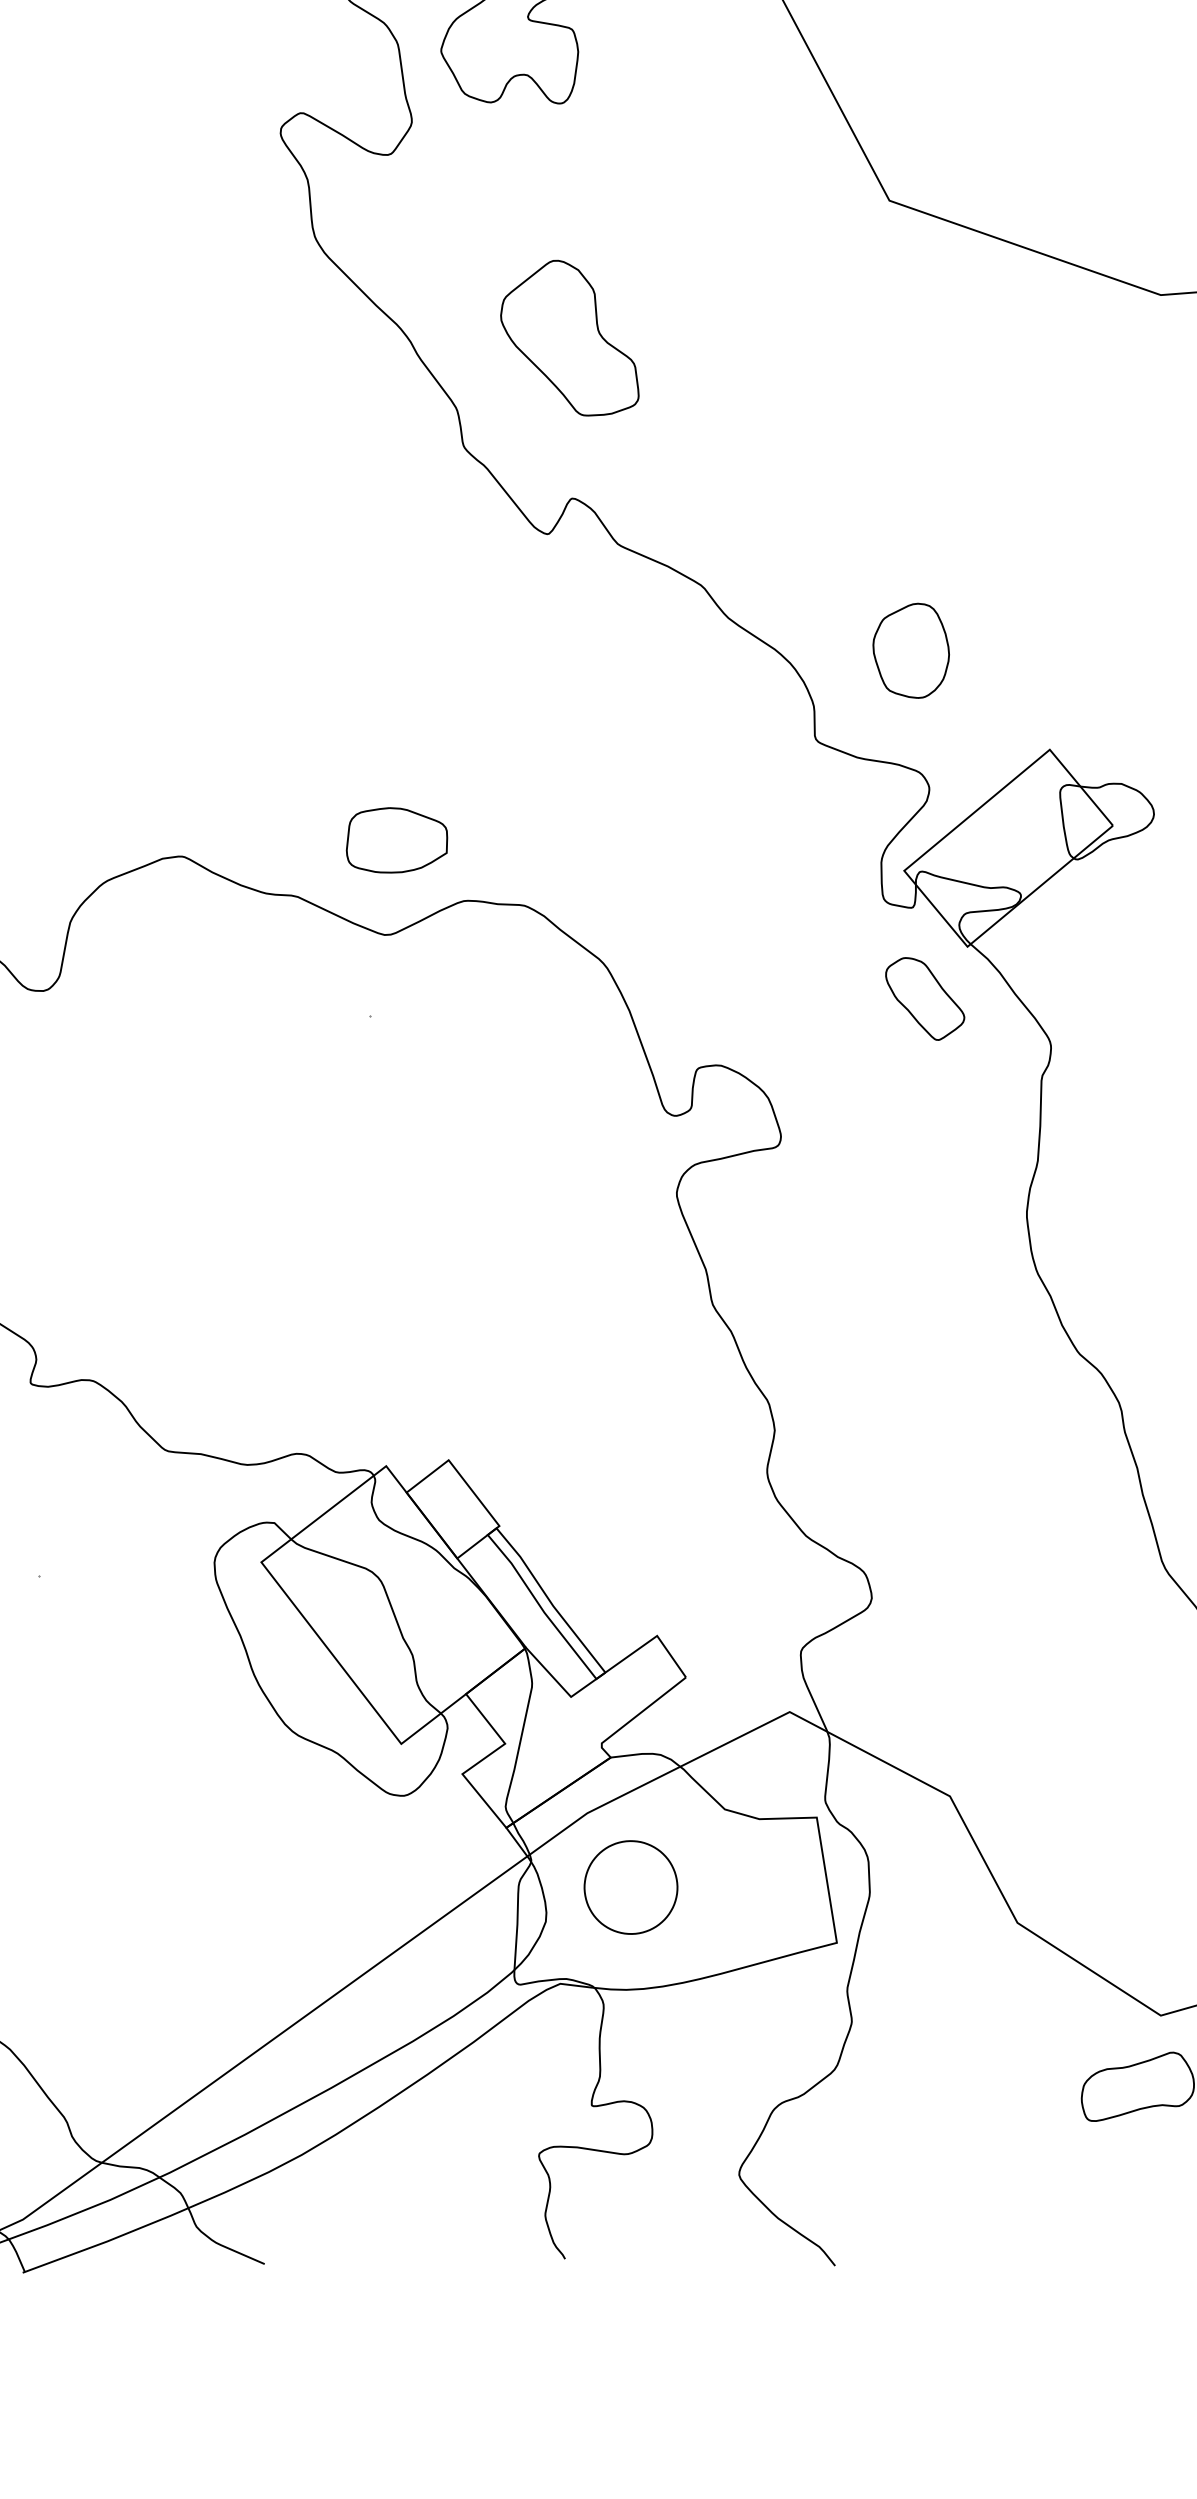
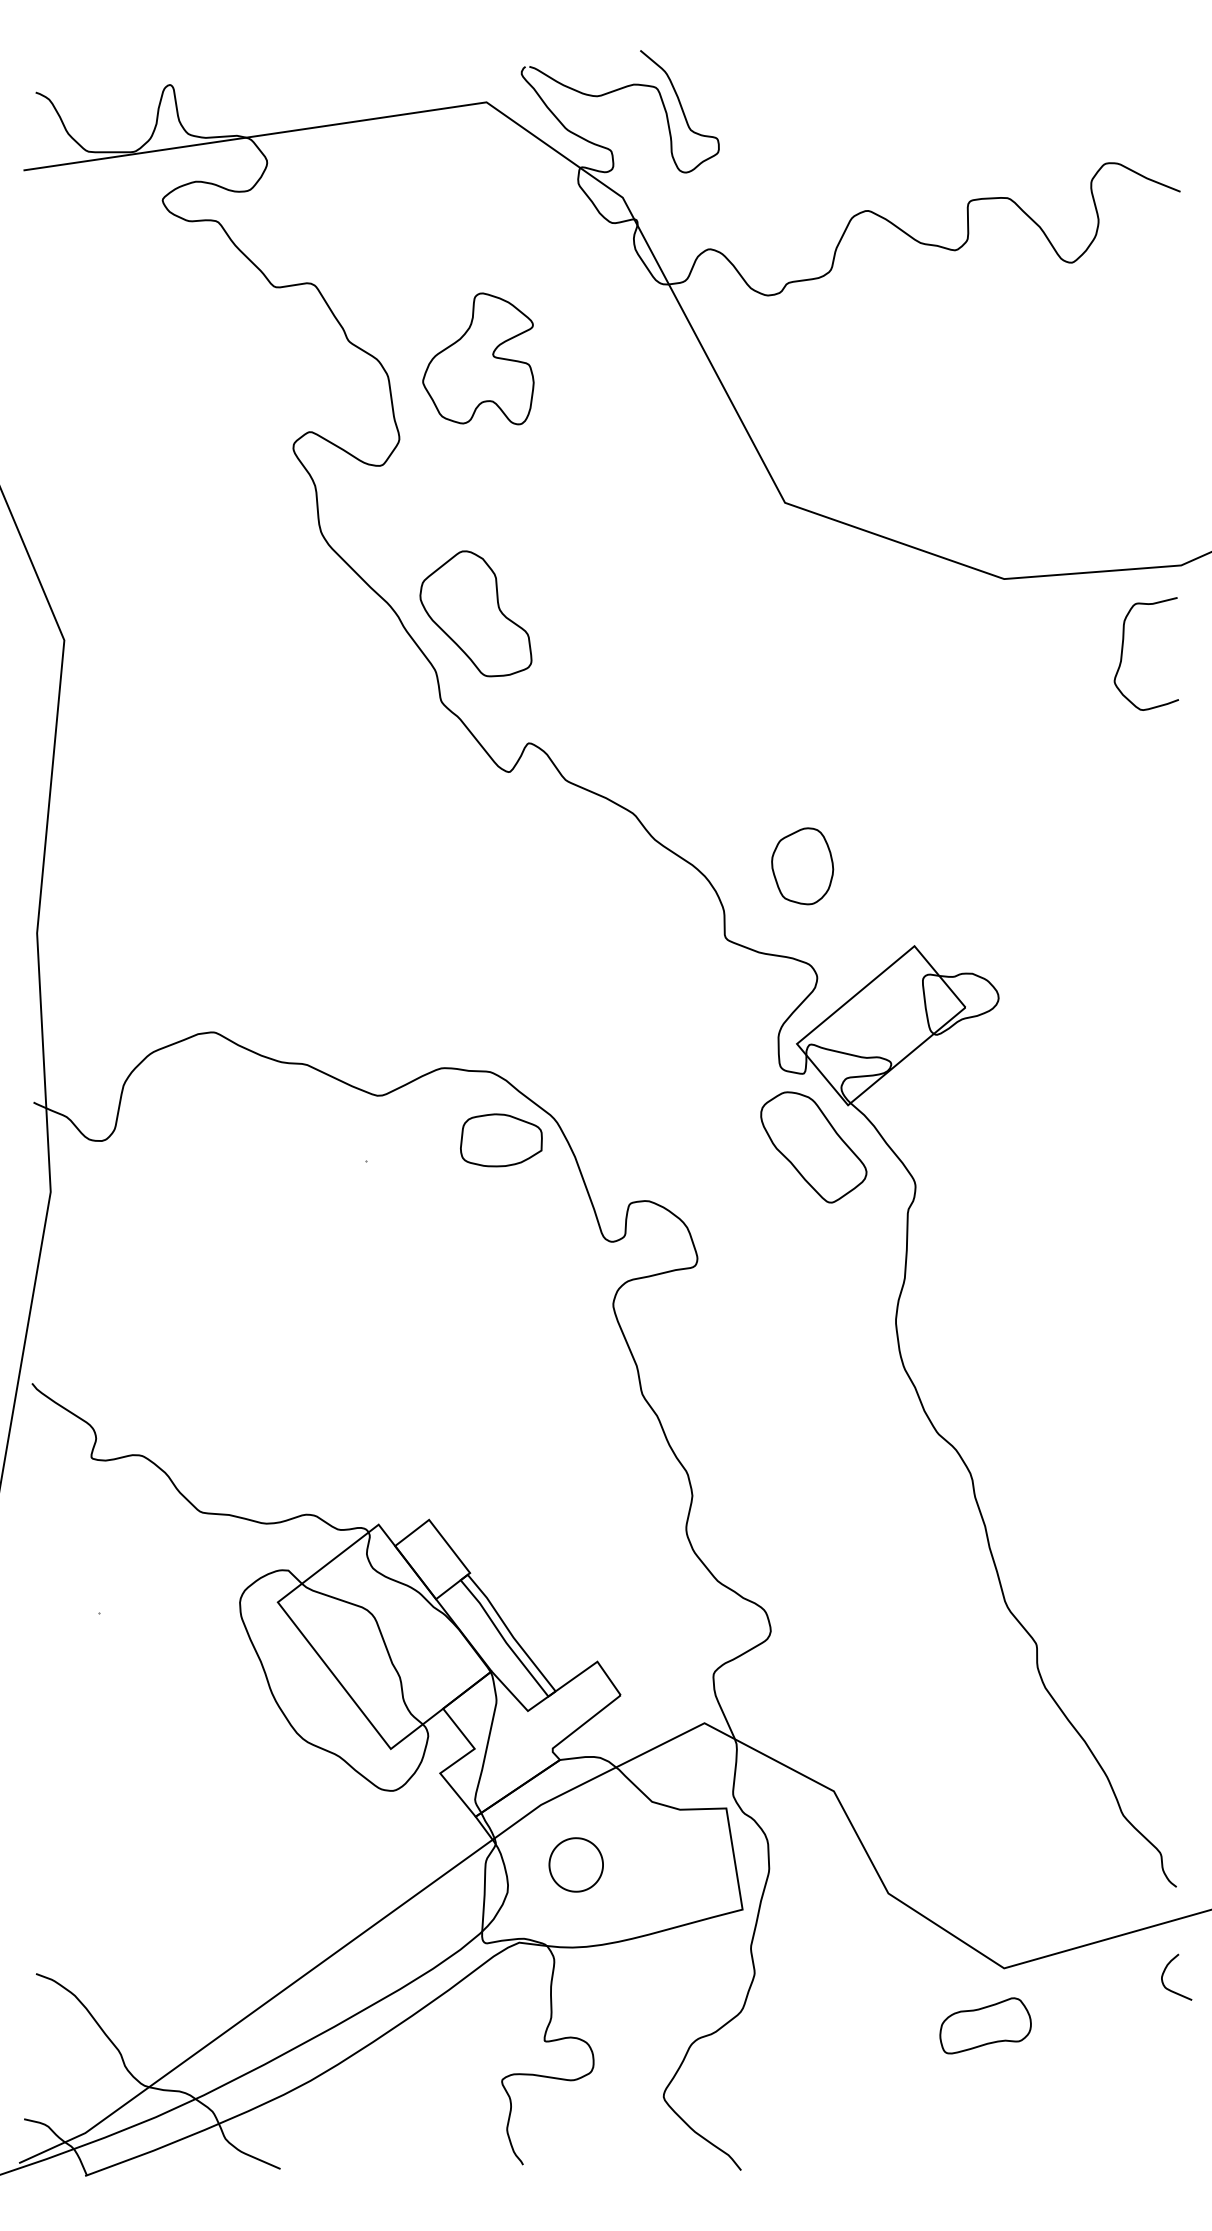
part: (569, 337) -> (475, 613), moved
part: (397, 840) -> (501, 1140), moved
part: (924, 999) -> (813, 1147), size x1.67
part: (629, 1886) -> (575, 1864), size x0.71

